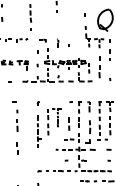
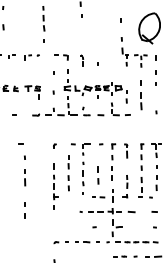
part: (43, 40) -> (61, 57), size x1.67
part: (56, 119) -> (80, 168), size x1.67
part: (88, 131) -> (125, 186), size x0.71

